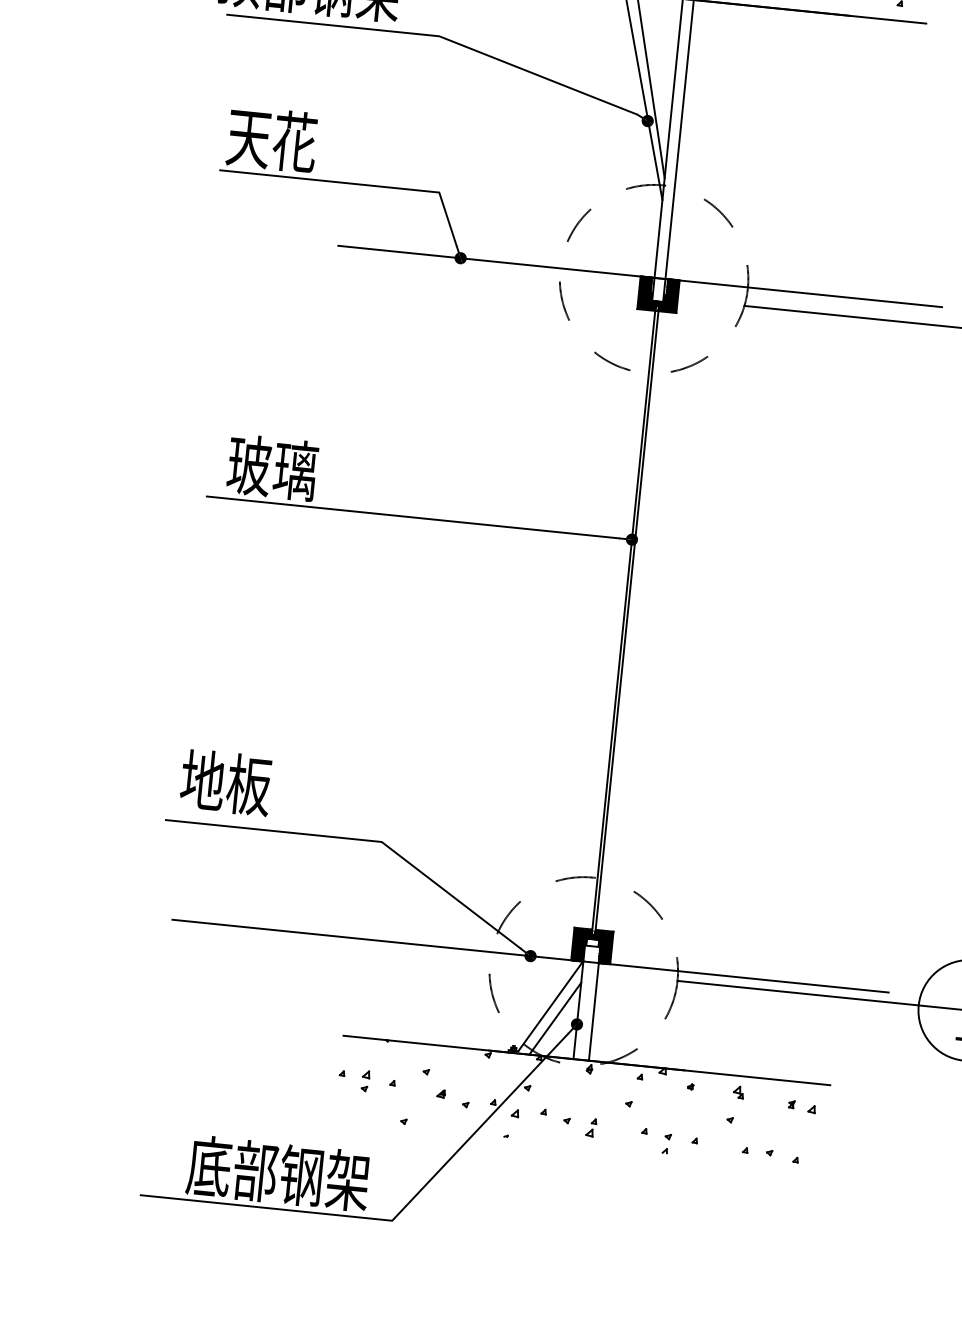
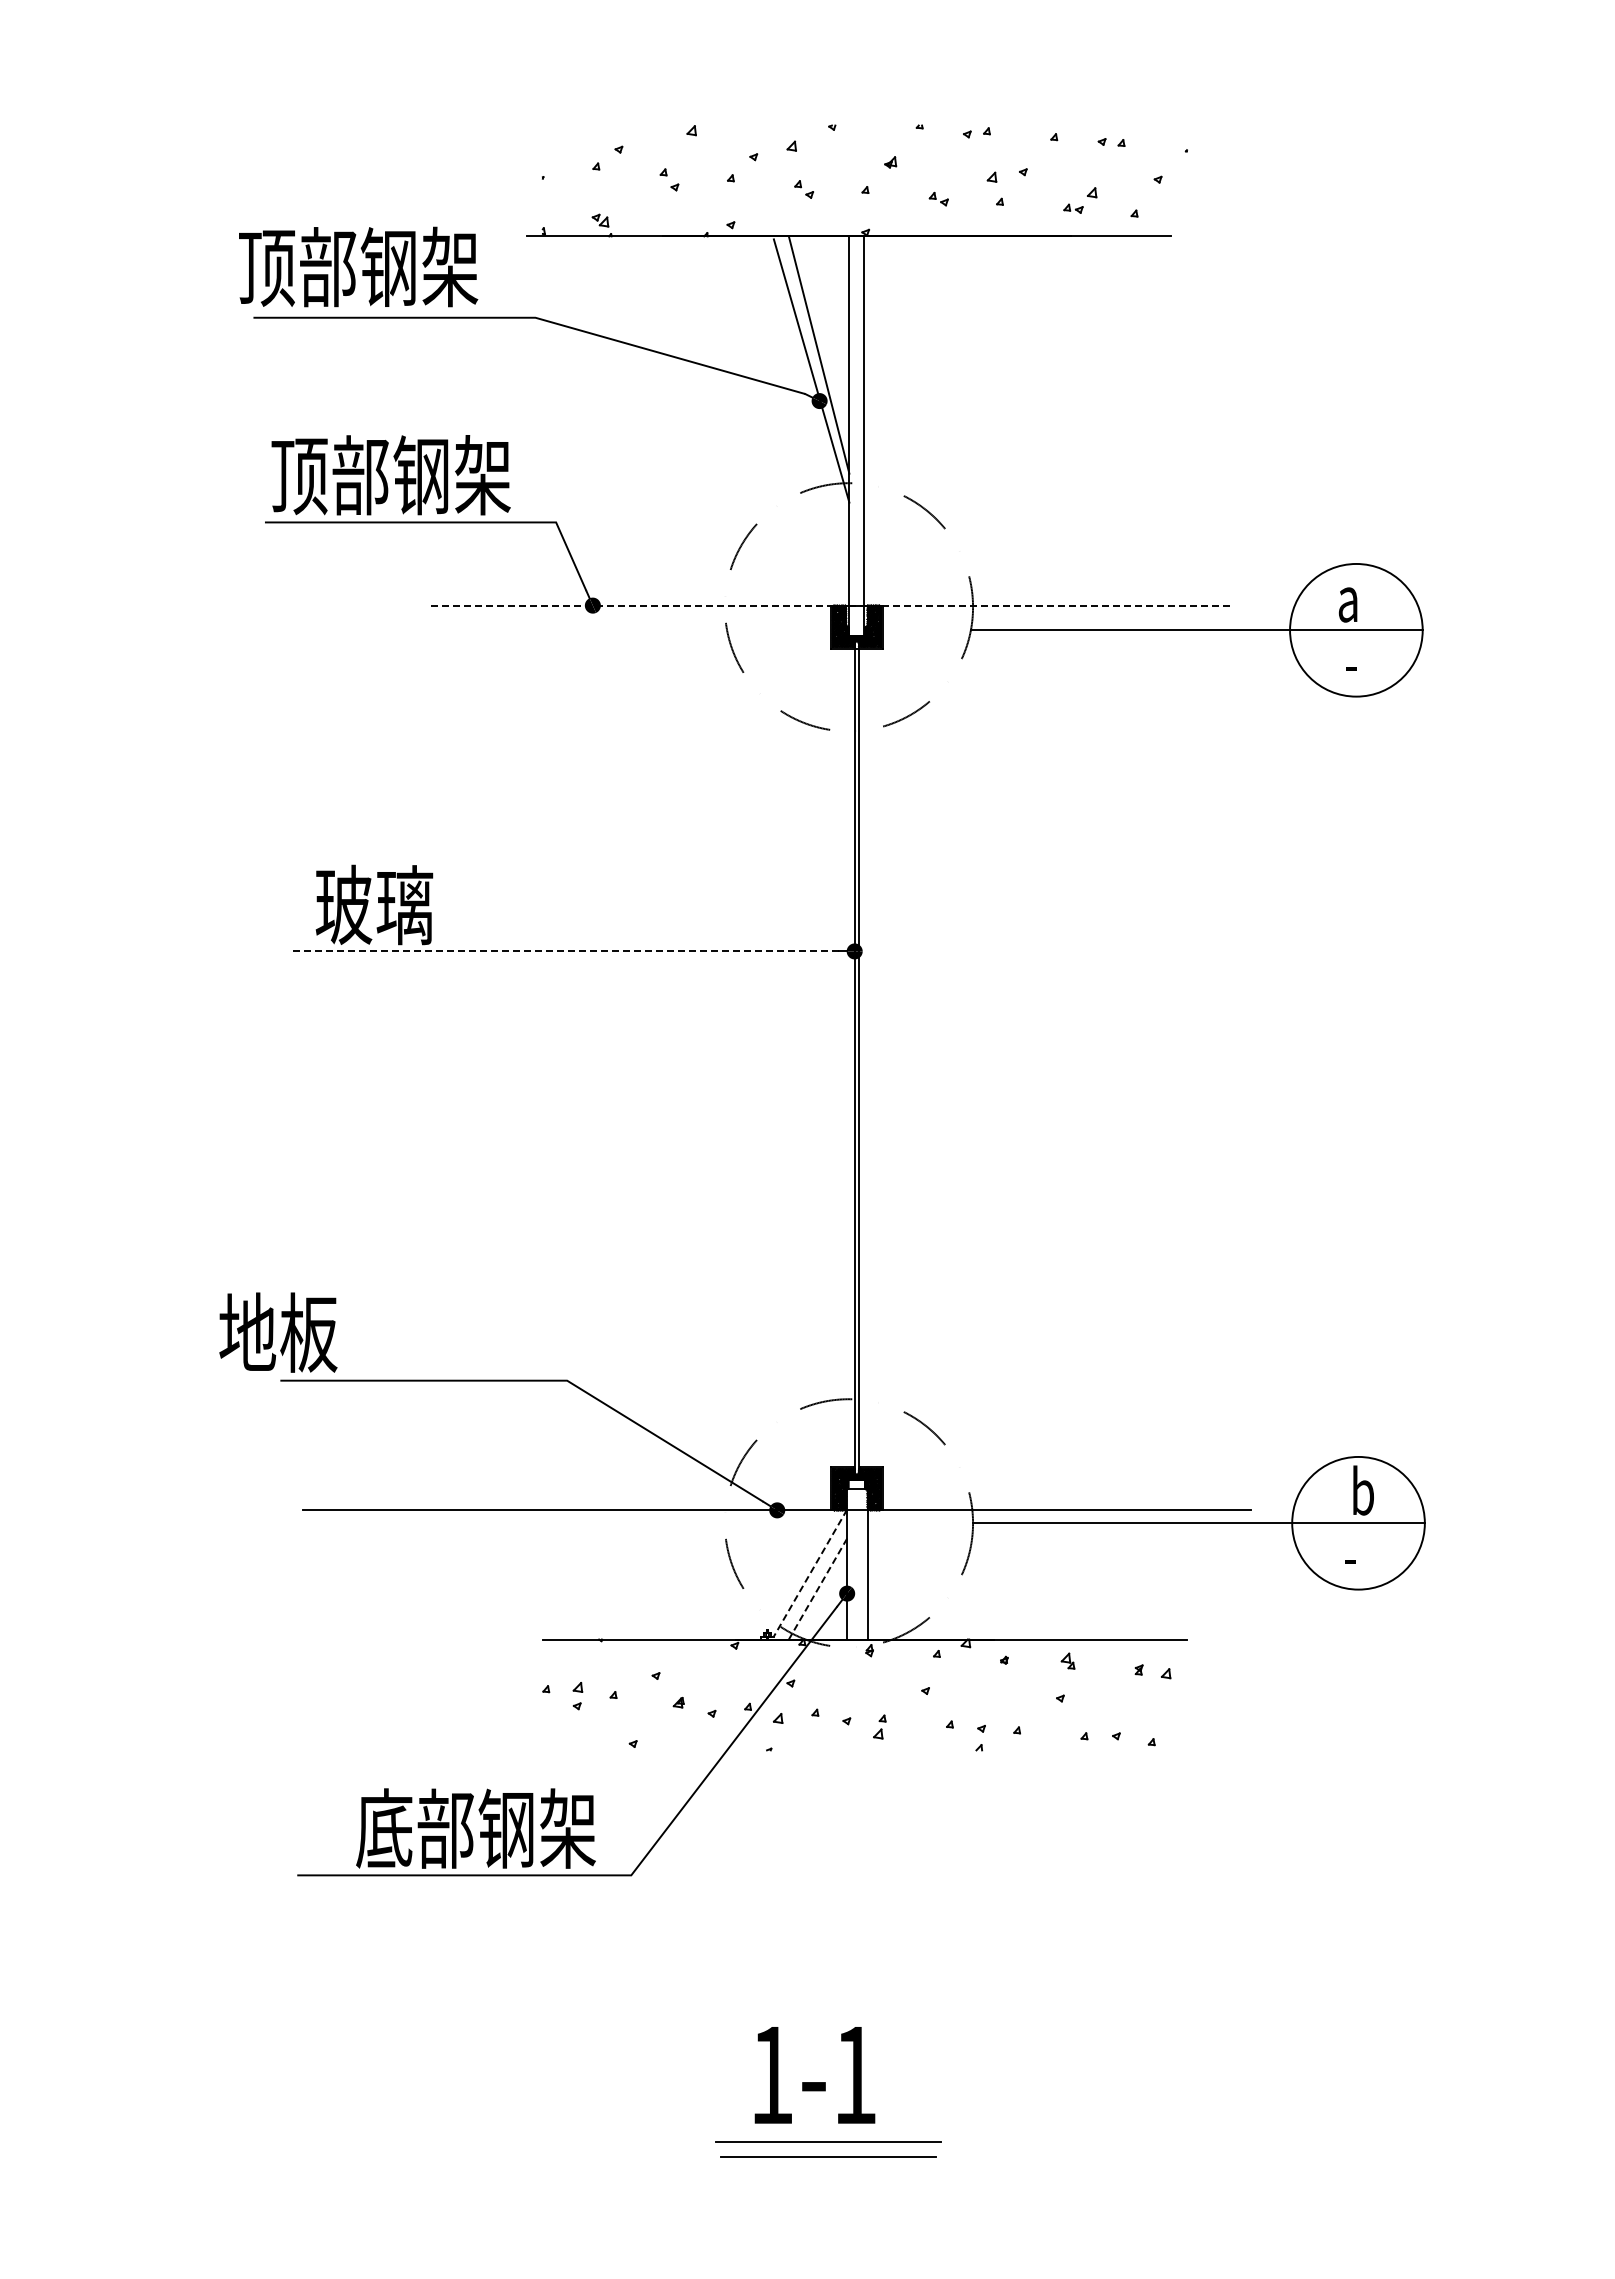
text: (317, 143) -> (390, 474), 天花 -> 顶部钢架
line: (640, 276) -> (830, 605), solid -> dashed
line: (412, 517) -> (564, 951), solid -> dashed
text: (226, 782) -> (278, 1332), moved
line: (550, 1006) -> (810, 1573), solid -> dashed
line: (554, 1019) -> (817, 1589), solid -> dashed

